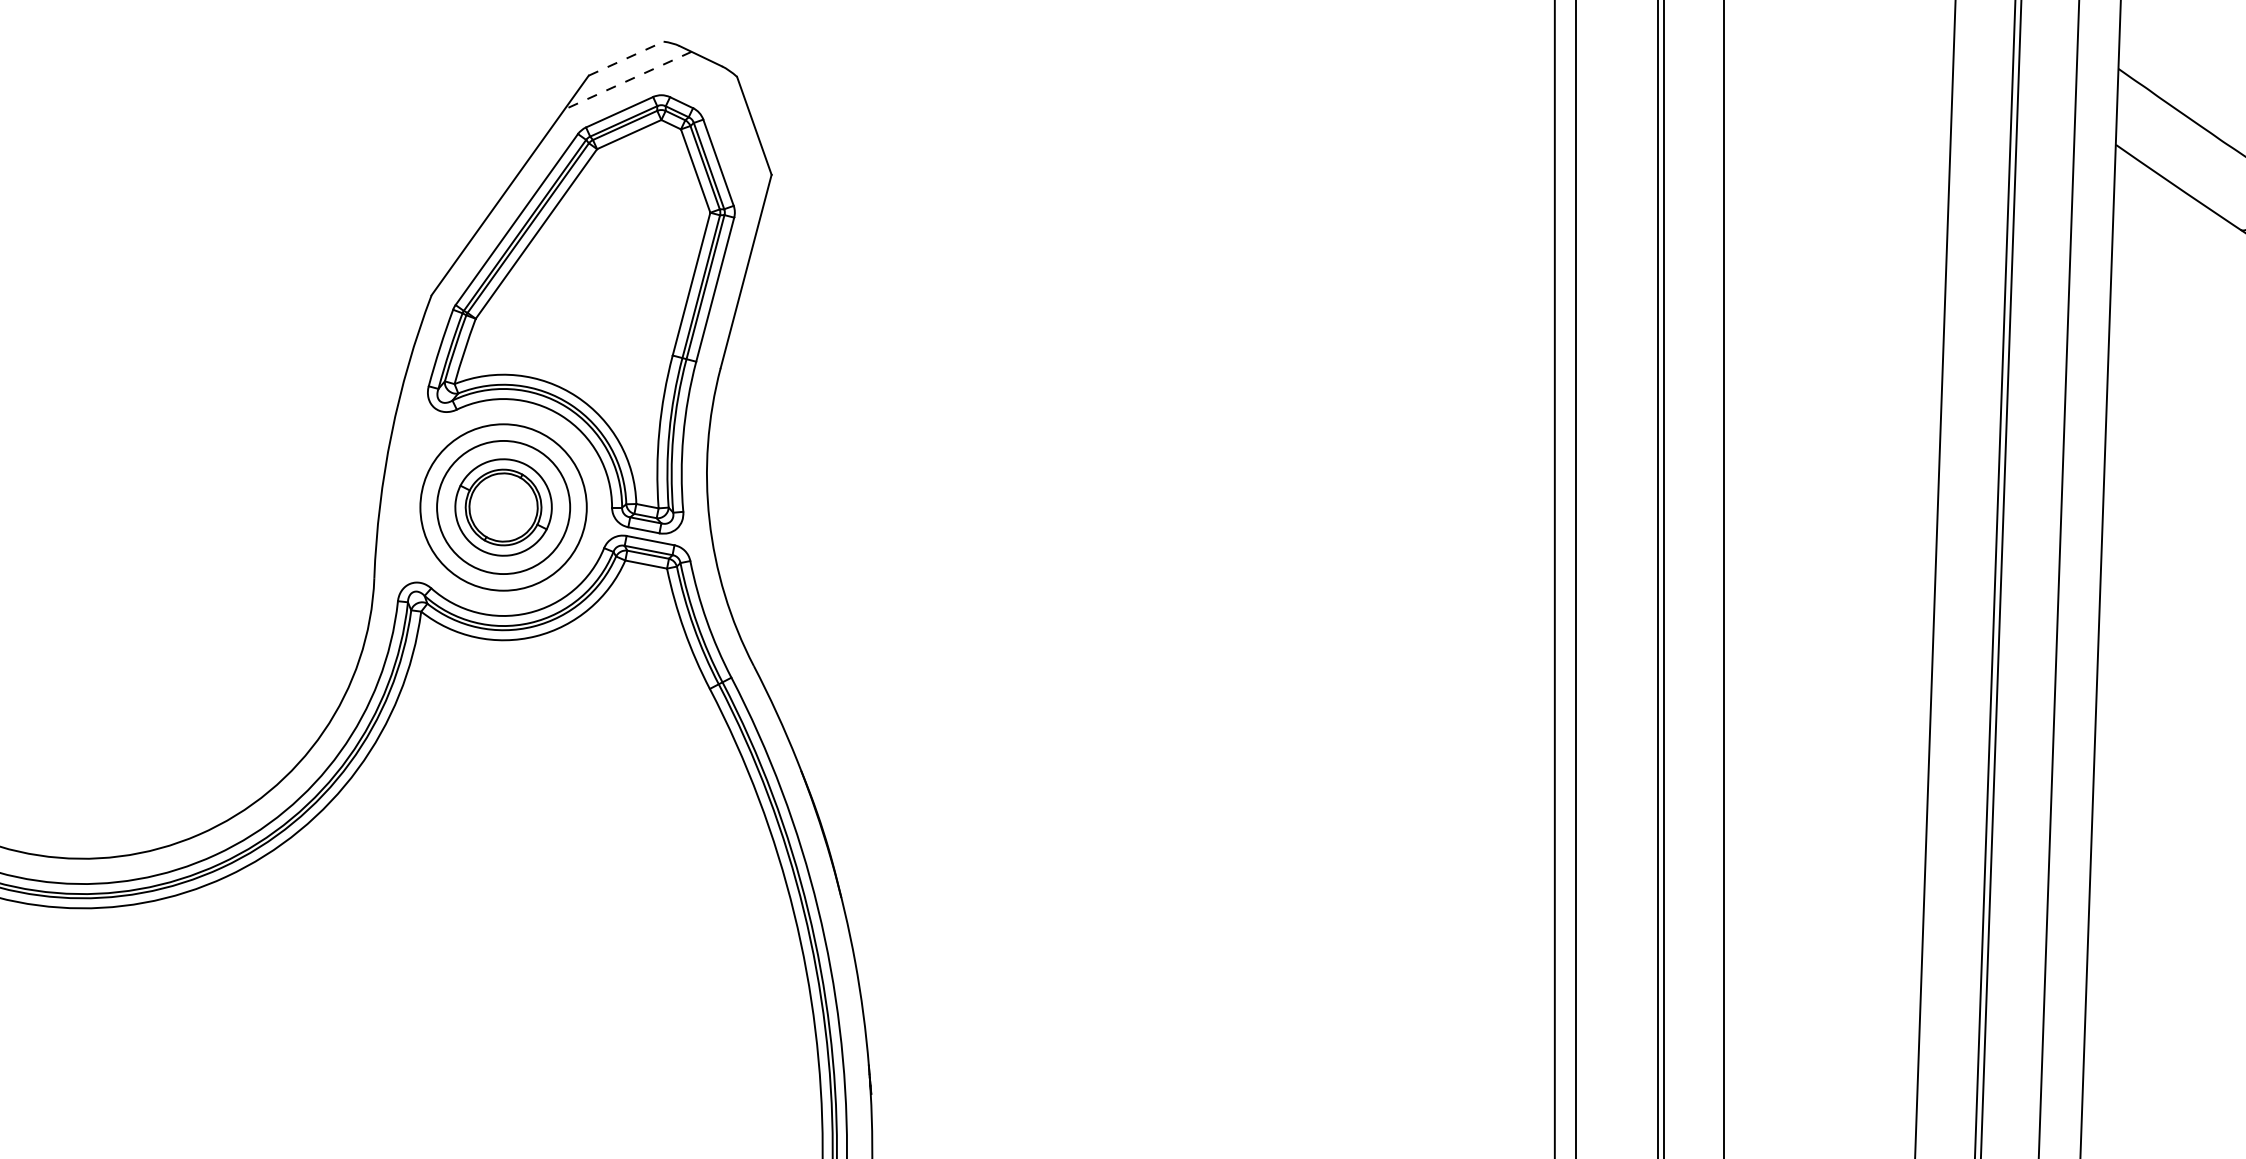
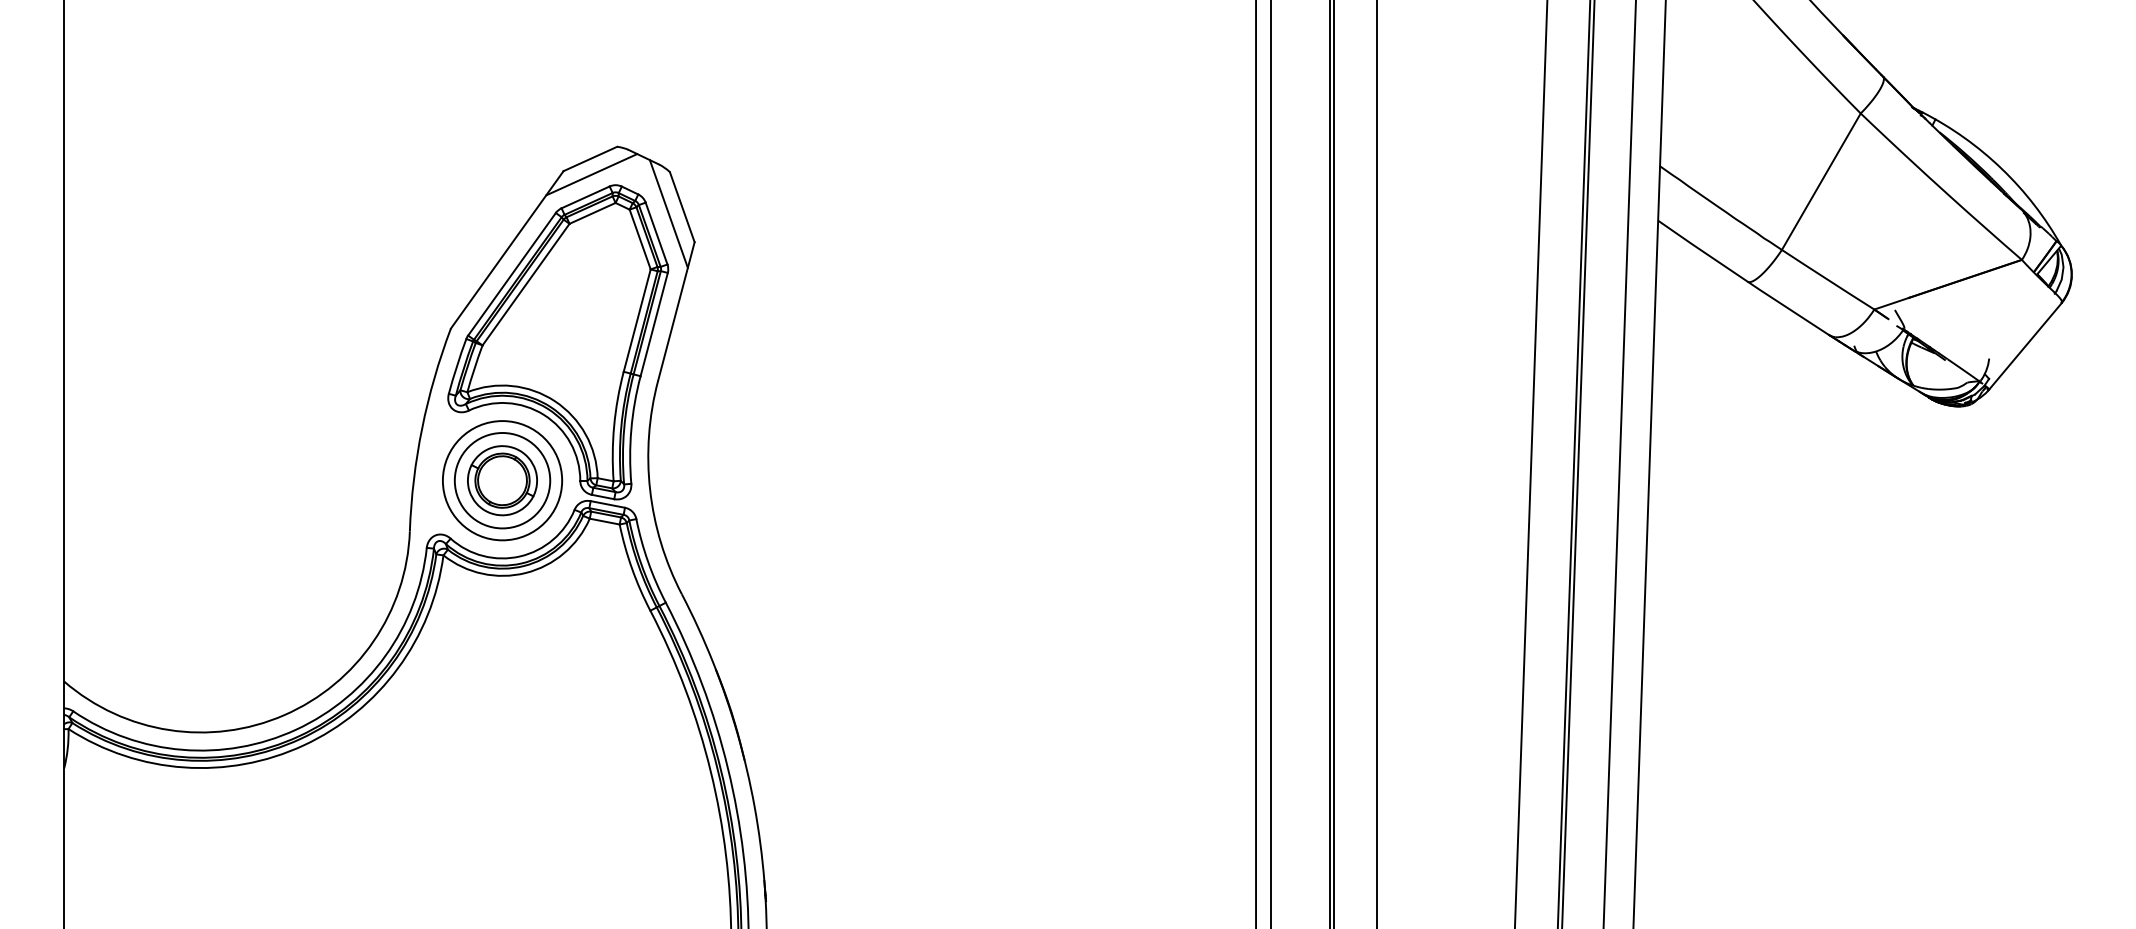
line: (626, 57) -> (590, 158), dashed -> solid
line: (627, 80) -> (591, 174), dashed -> solid
line: (735, 134) -> (668, 213), added

